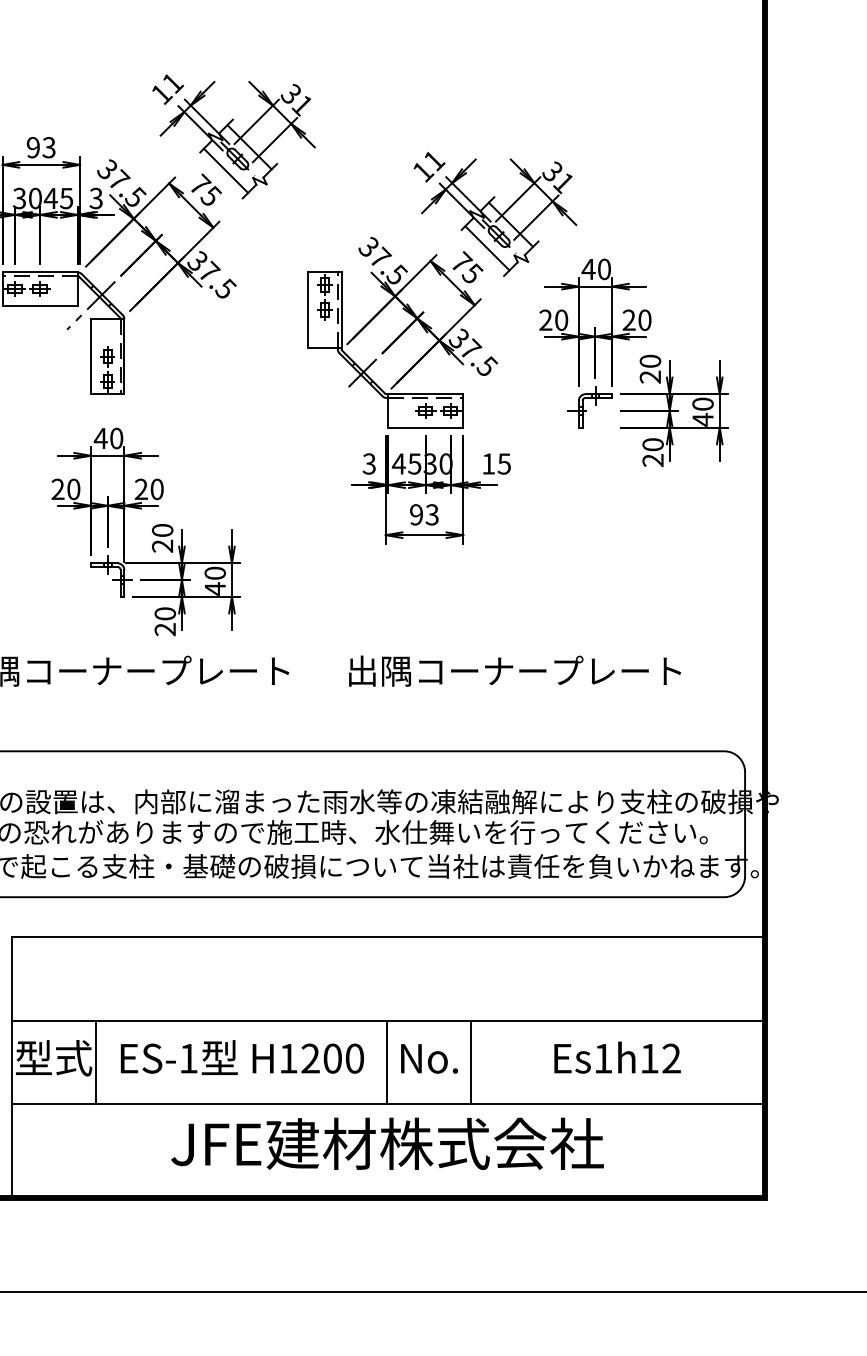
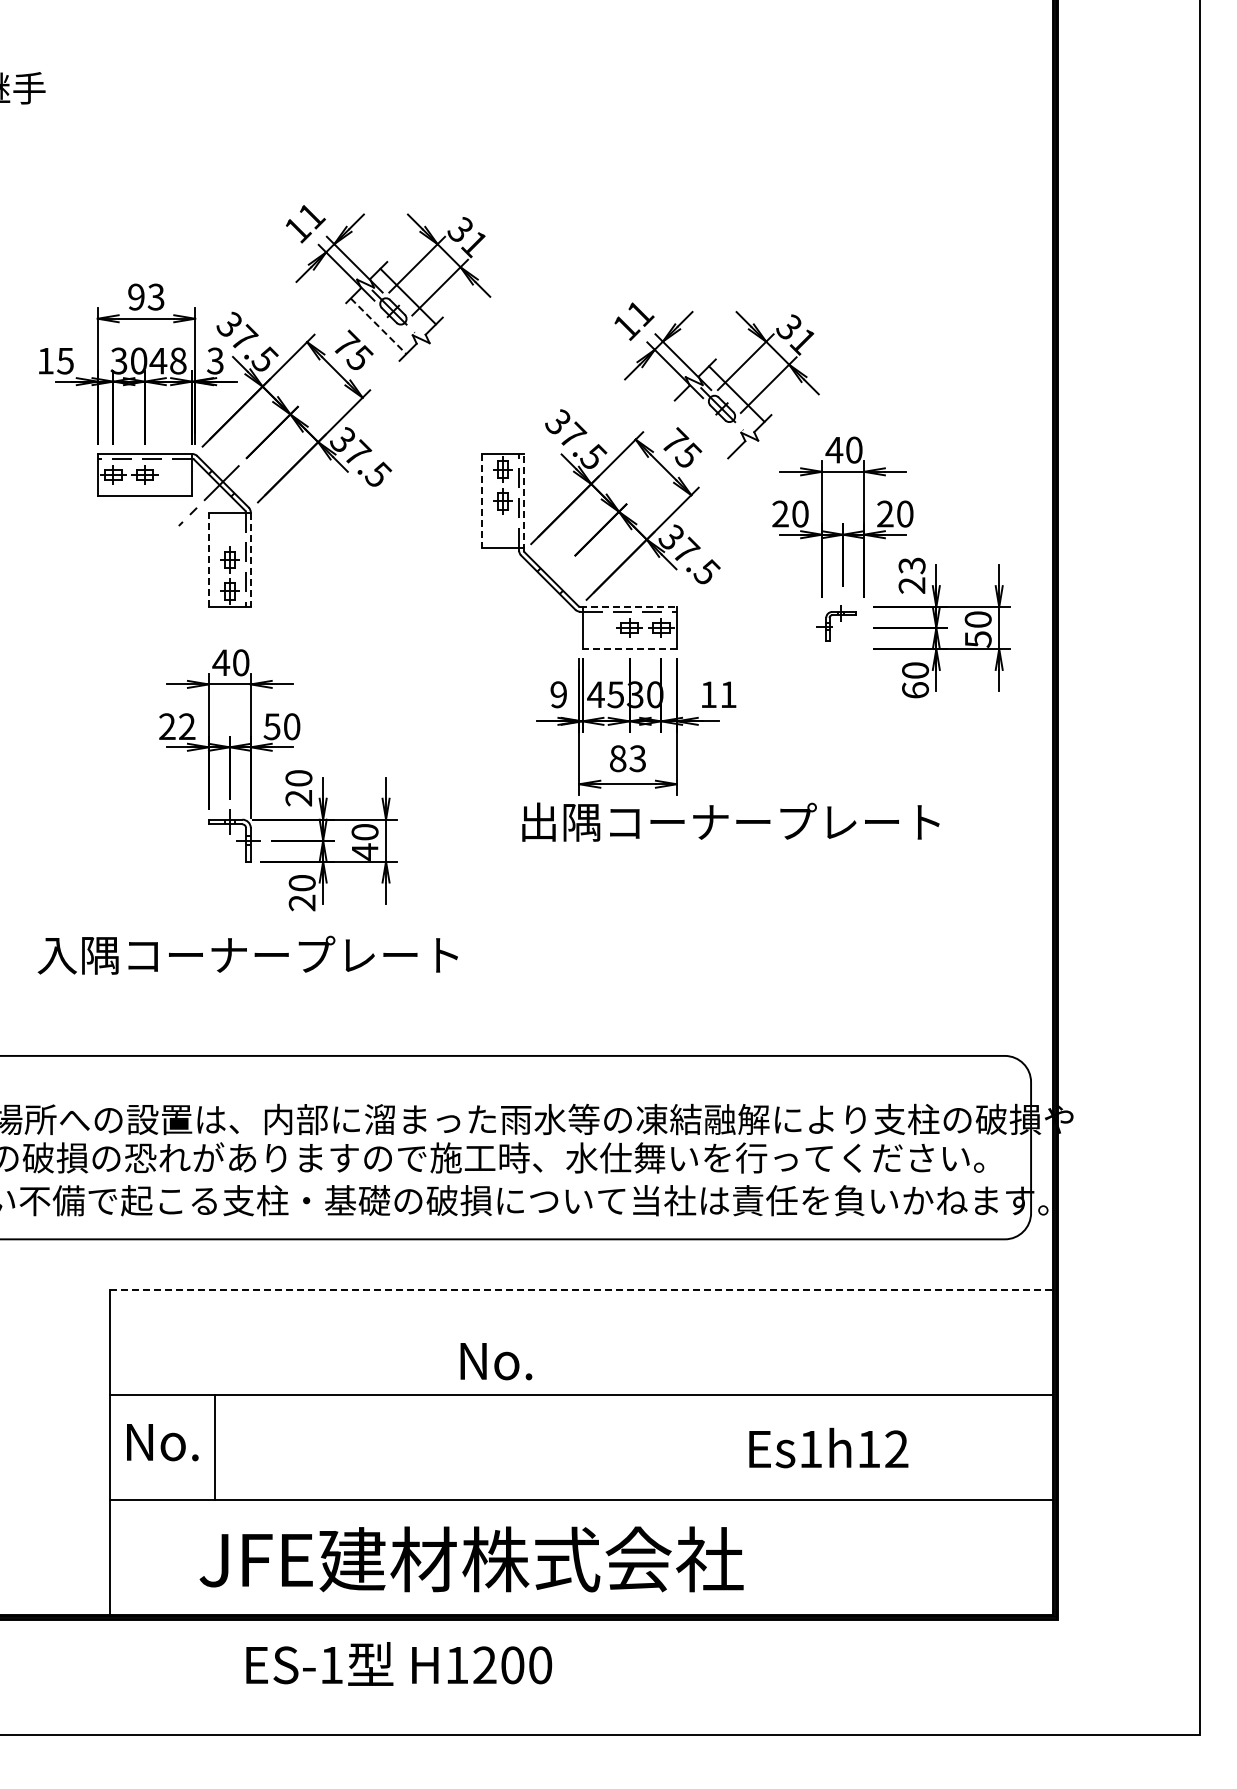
line: (225, 171) -> (378, 326), solid -> dashed
text: (66, 198) -> (177, 360), 45 -> 48
line: (486, 248) -> (706, 423), removed
line: (307, 310) -> (481, 501), solid -> dashed
line: (341, 310) -> (523, 501), solid -> dashed
line: (90, 356) -> (208, 559), solid -> dashed
line: (124, 357) -> (250, 560), solid -> dashed
text: (649, 361) -> (911, 565), 20 -> 23
line: (361, 373) -> (549, 580), removed
line: (425, 394) -> (629, 607), solid -> dashed
part: (589, 407) -> (835, 623), size x0.7
text: (703, 419) -> (978, 638), 40 -> 50
line: (425, 427) -> (629, 649), solid -> dashed
text: (653, 460) -> (915, 690), 20 -> 60
text: (369, 463) -> (558, 694), 3 -> 9
text: (504, 463) -> (728, 694), 15 -> 11
text: (74, 489) -> (187, 726), 20 -> 22
text: (140, 489) -> (271, 726), 20 -> 50
text: (416, 514) -> (617, 758), 93 -> 83
text: (514, 670) -> (730, 821), moved
line: (387, 937) -> (581, 1289), solid -> dashed
text: (242, 1057) -> (399, 1663), moved
text: (617, 1057) -> (828, 1447), moved
text: (54, 1058) -> (162, 1441), 型式 -> No.
text: (429, 1058) -> (496, 1361), moved
line: (387, 1061) -> (581, 1446), removed
line: (470, 1061) -> (686, 1446), removed
text: (387, 1143) -> (471, 1559), moved

